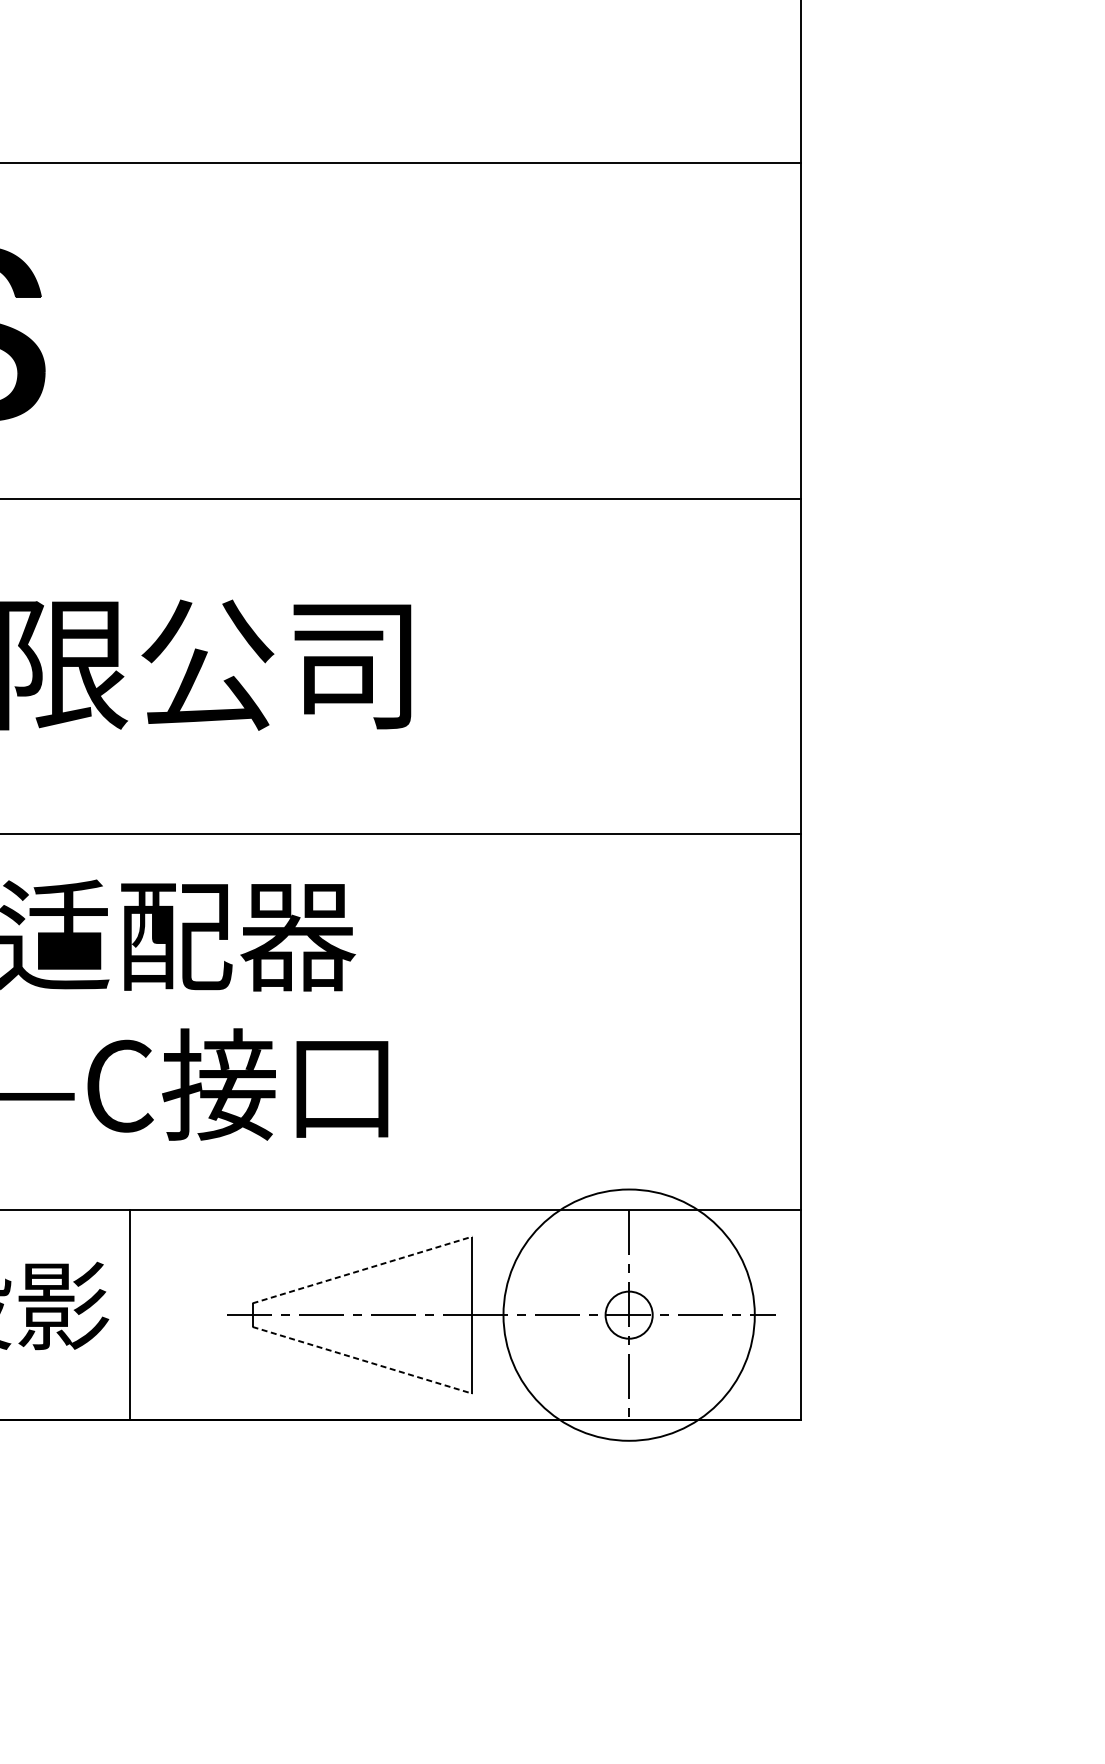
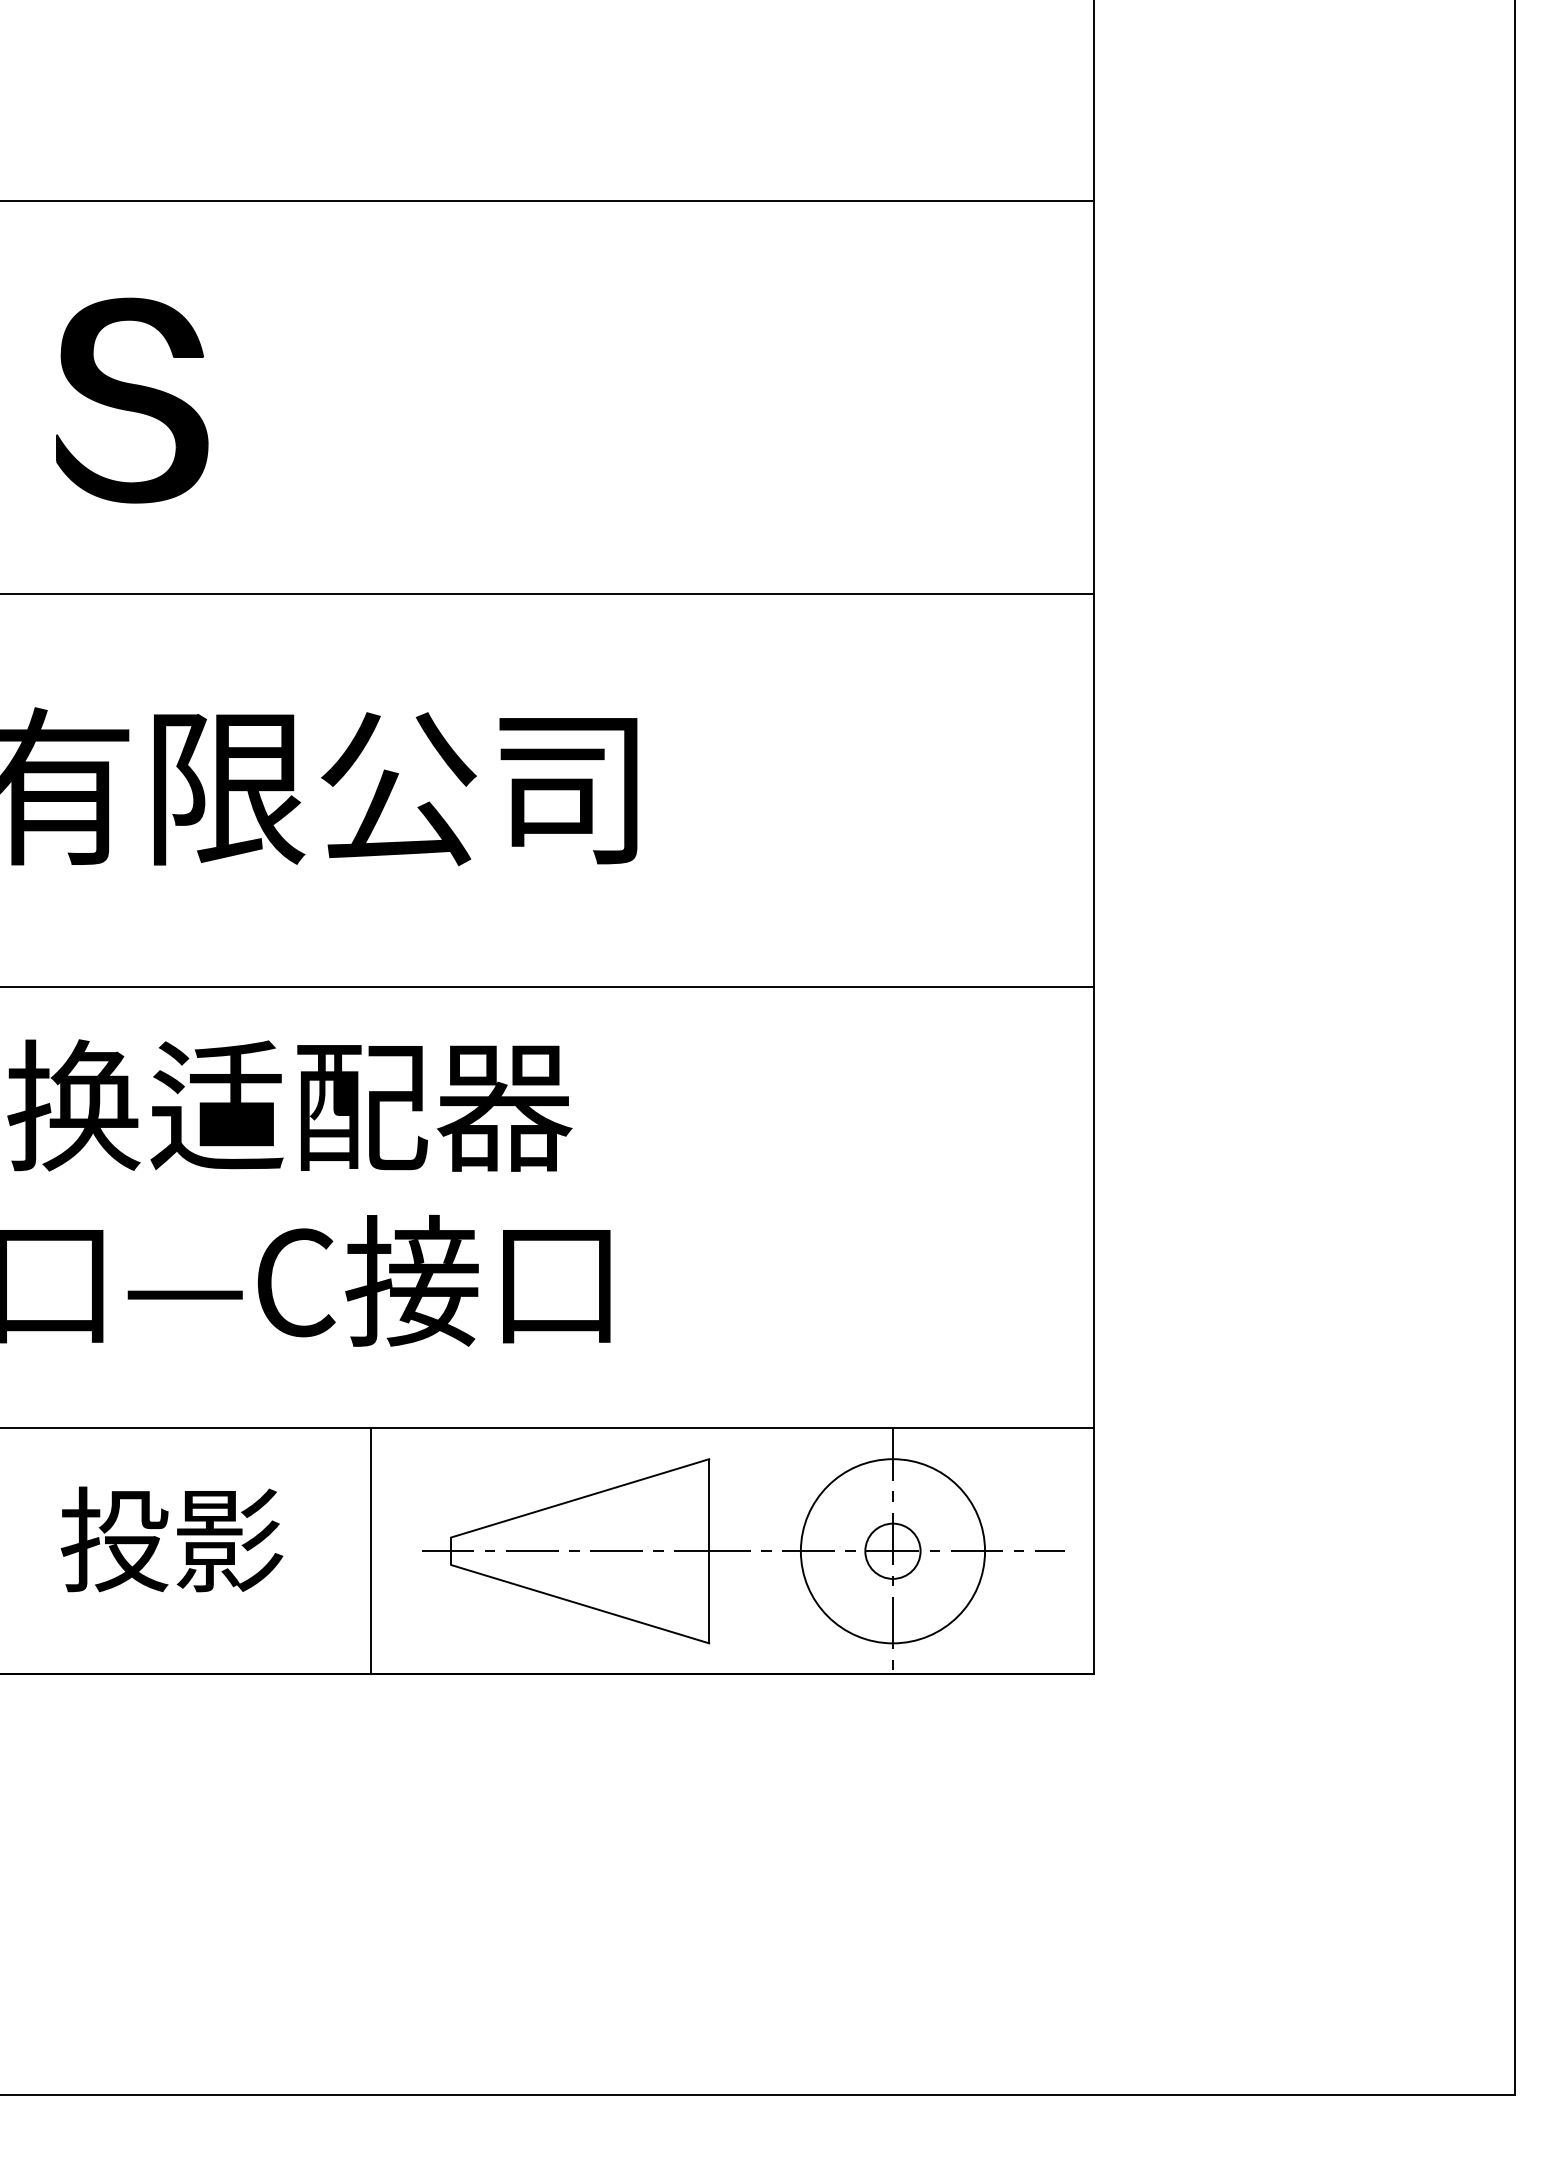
line: (362, 1270) -> (580, 1498), dashed -> solid
line: (129, 1315) -> (370, 1551), moved
circle: (628, 1315) -> (892, 1551), size x0.62
line: (362, 1360) -> (580, 1604), dashed -> solid

